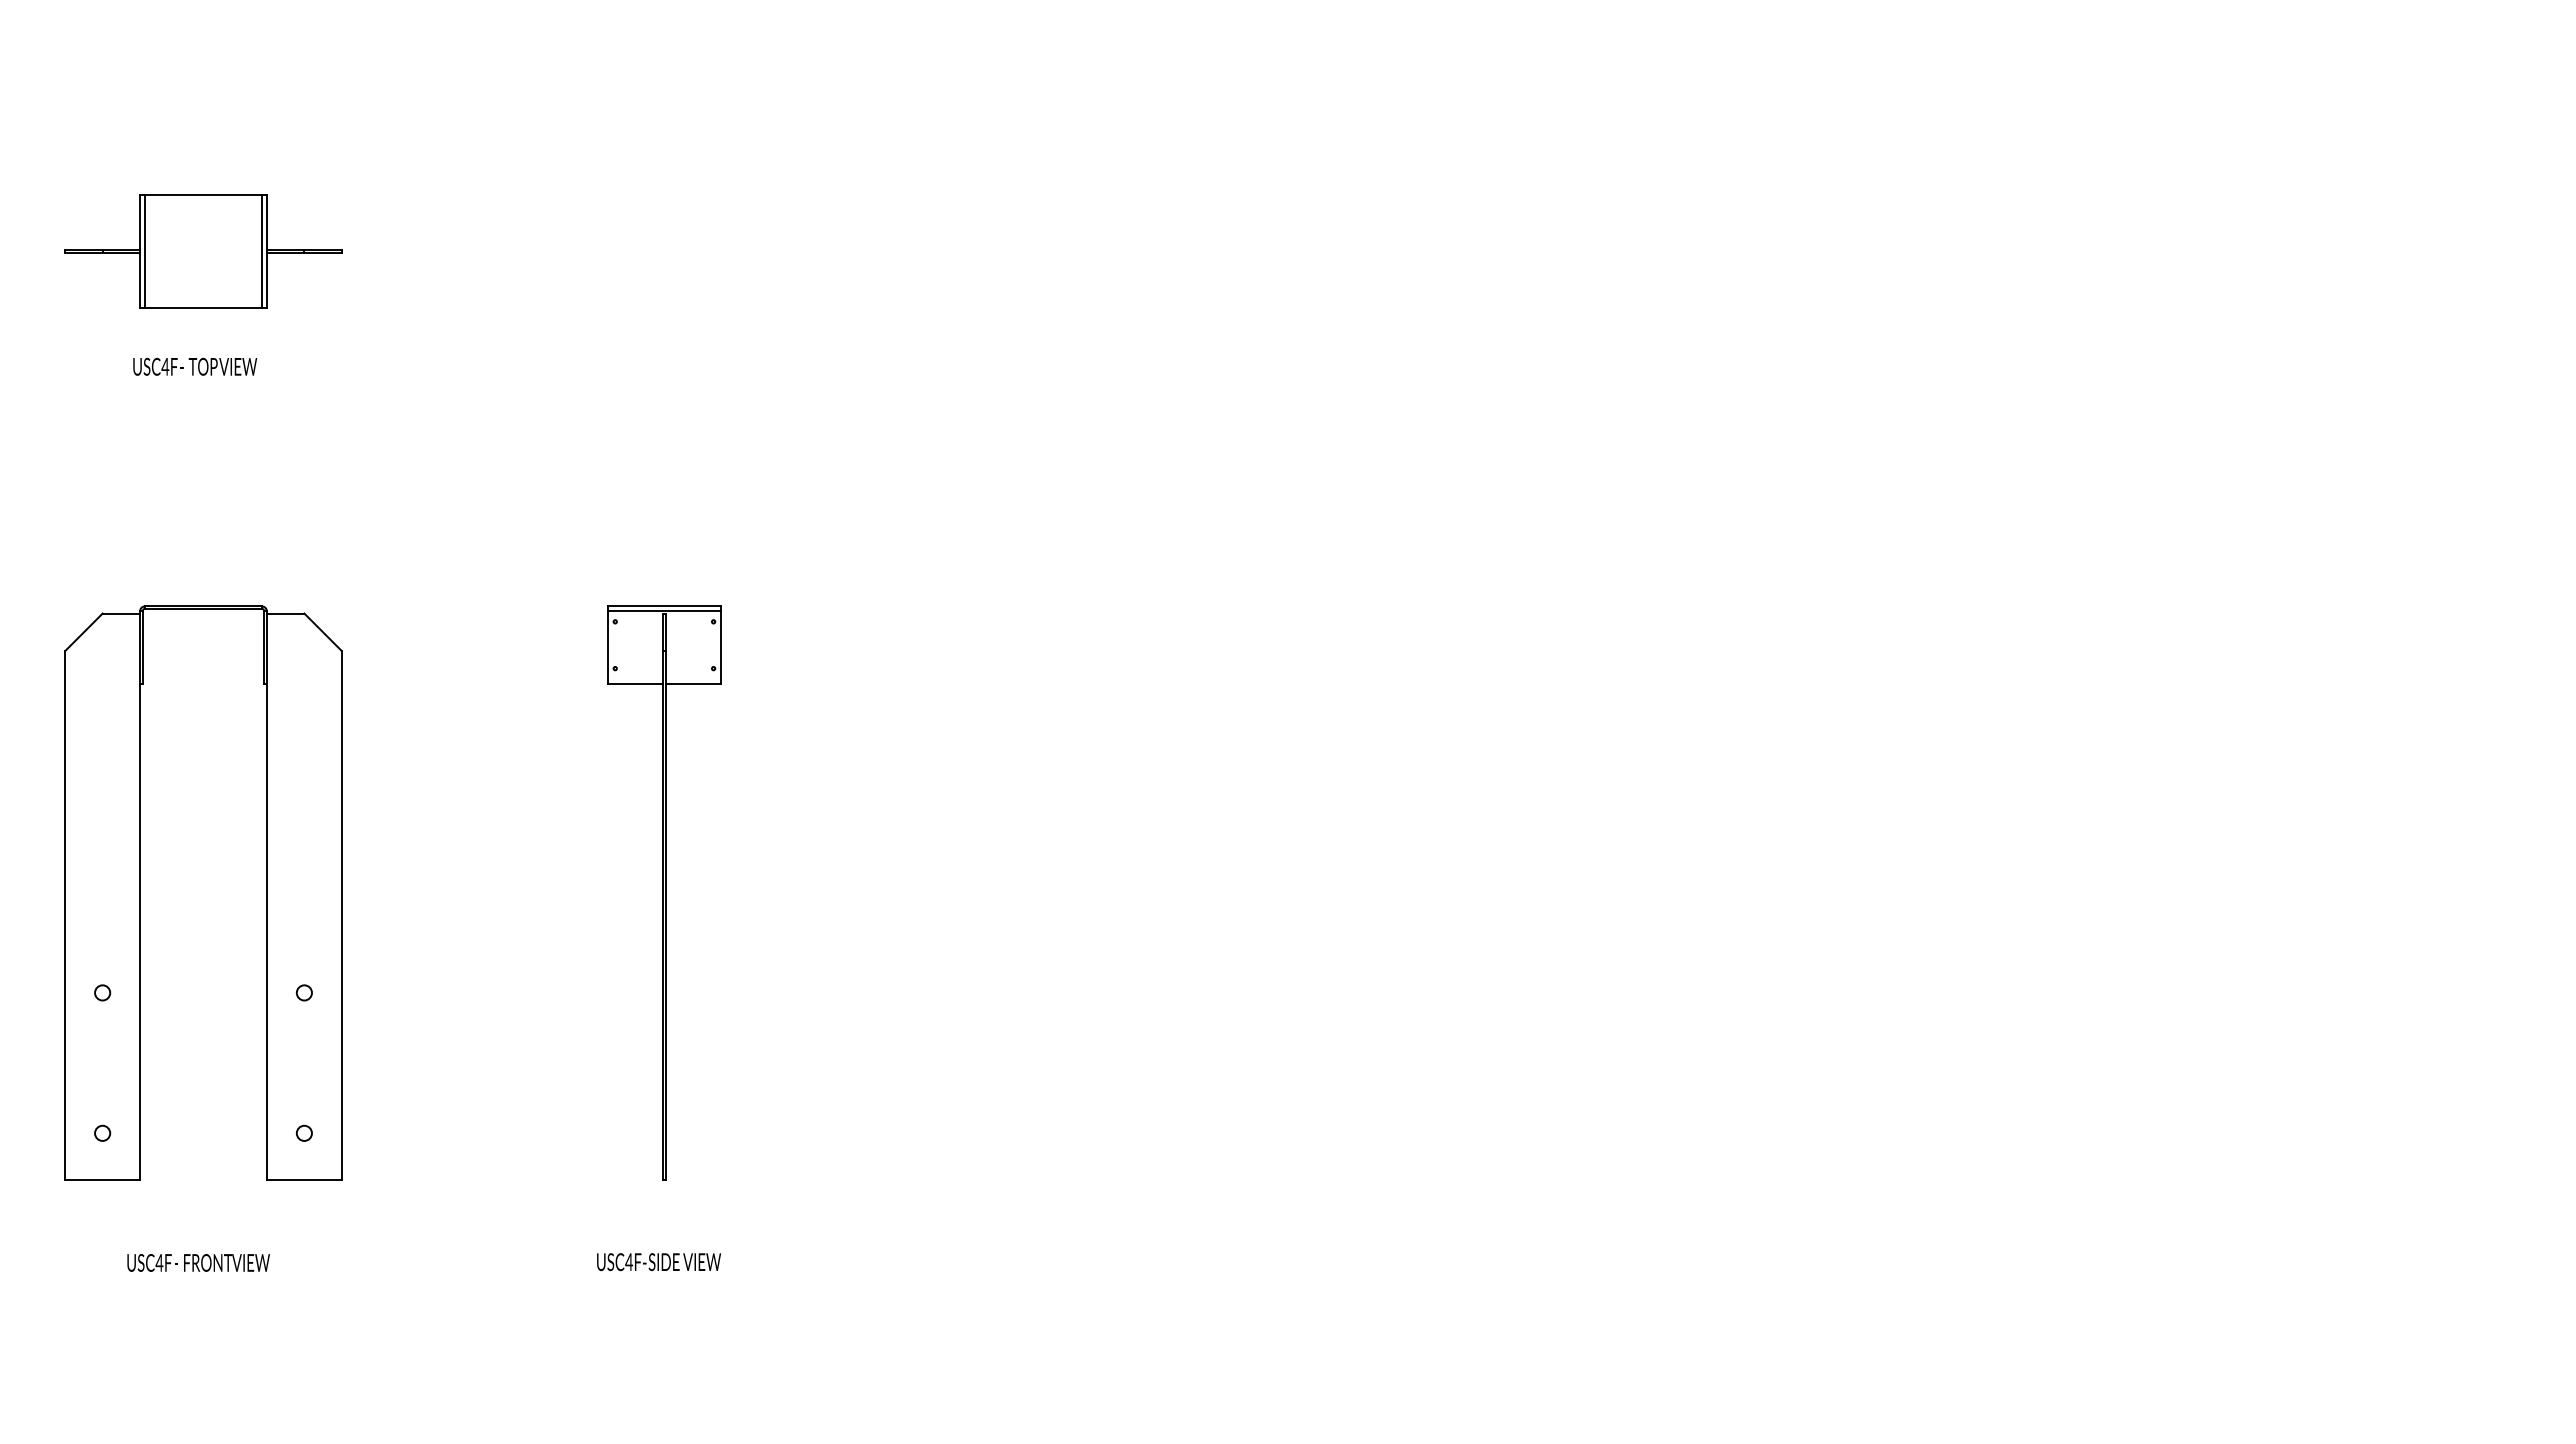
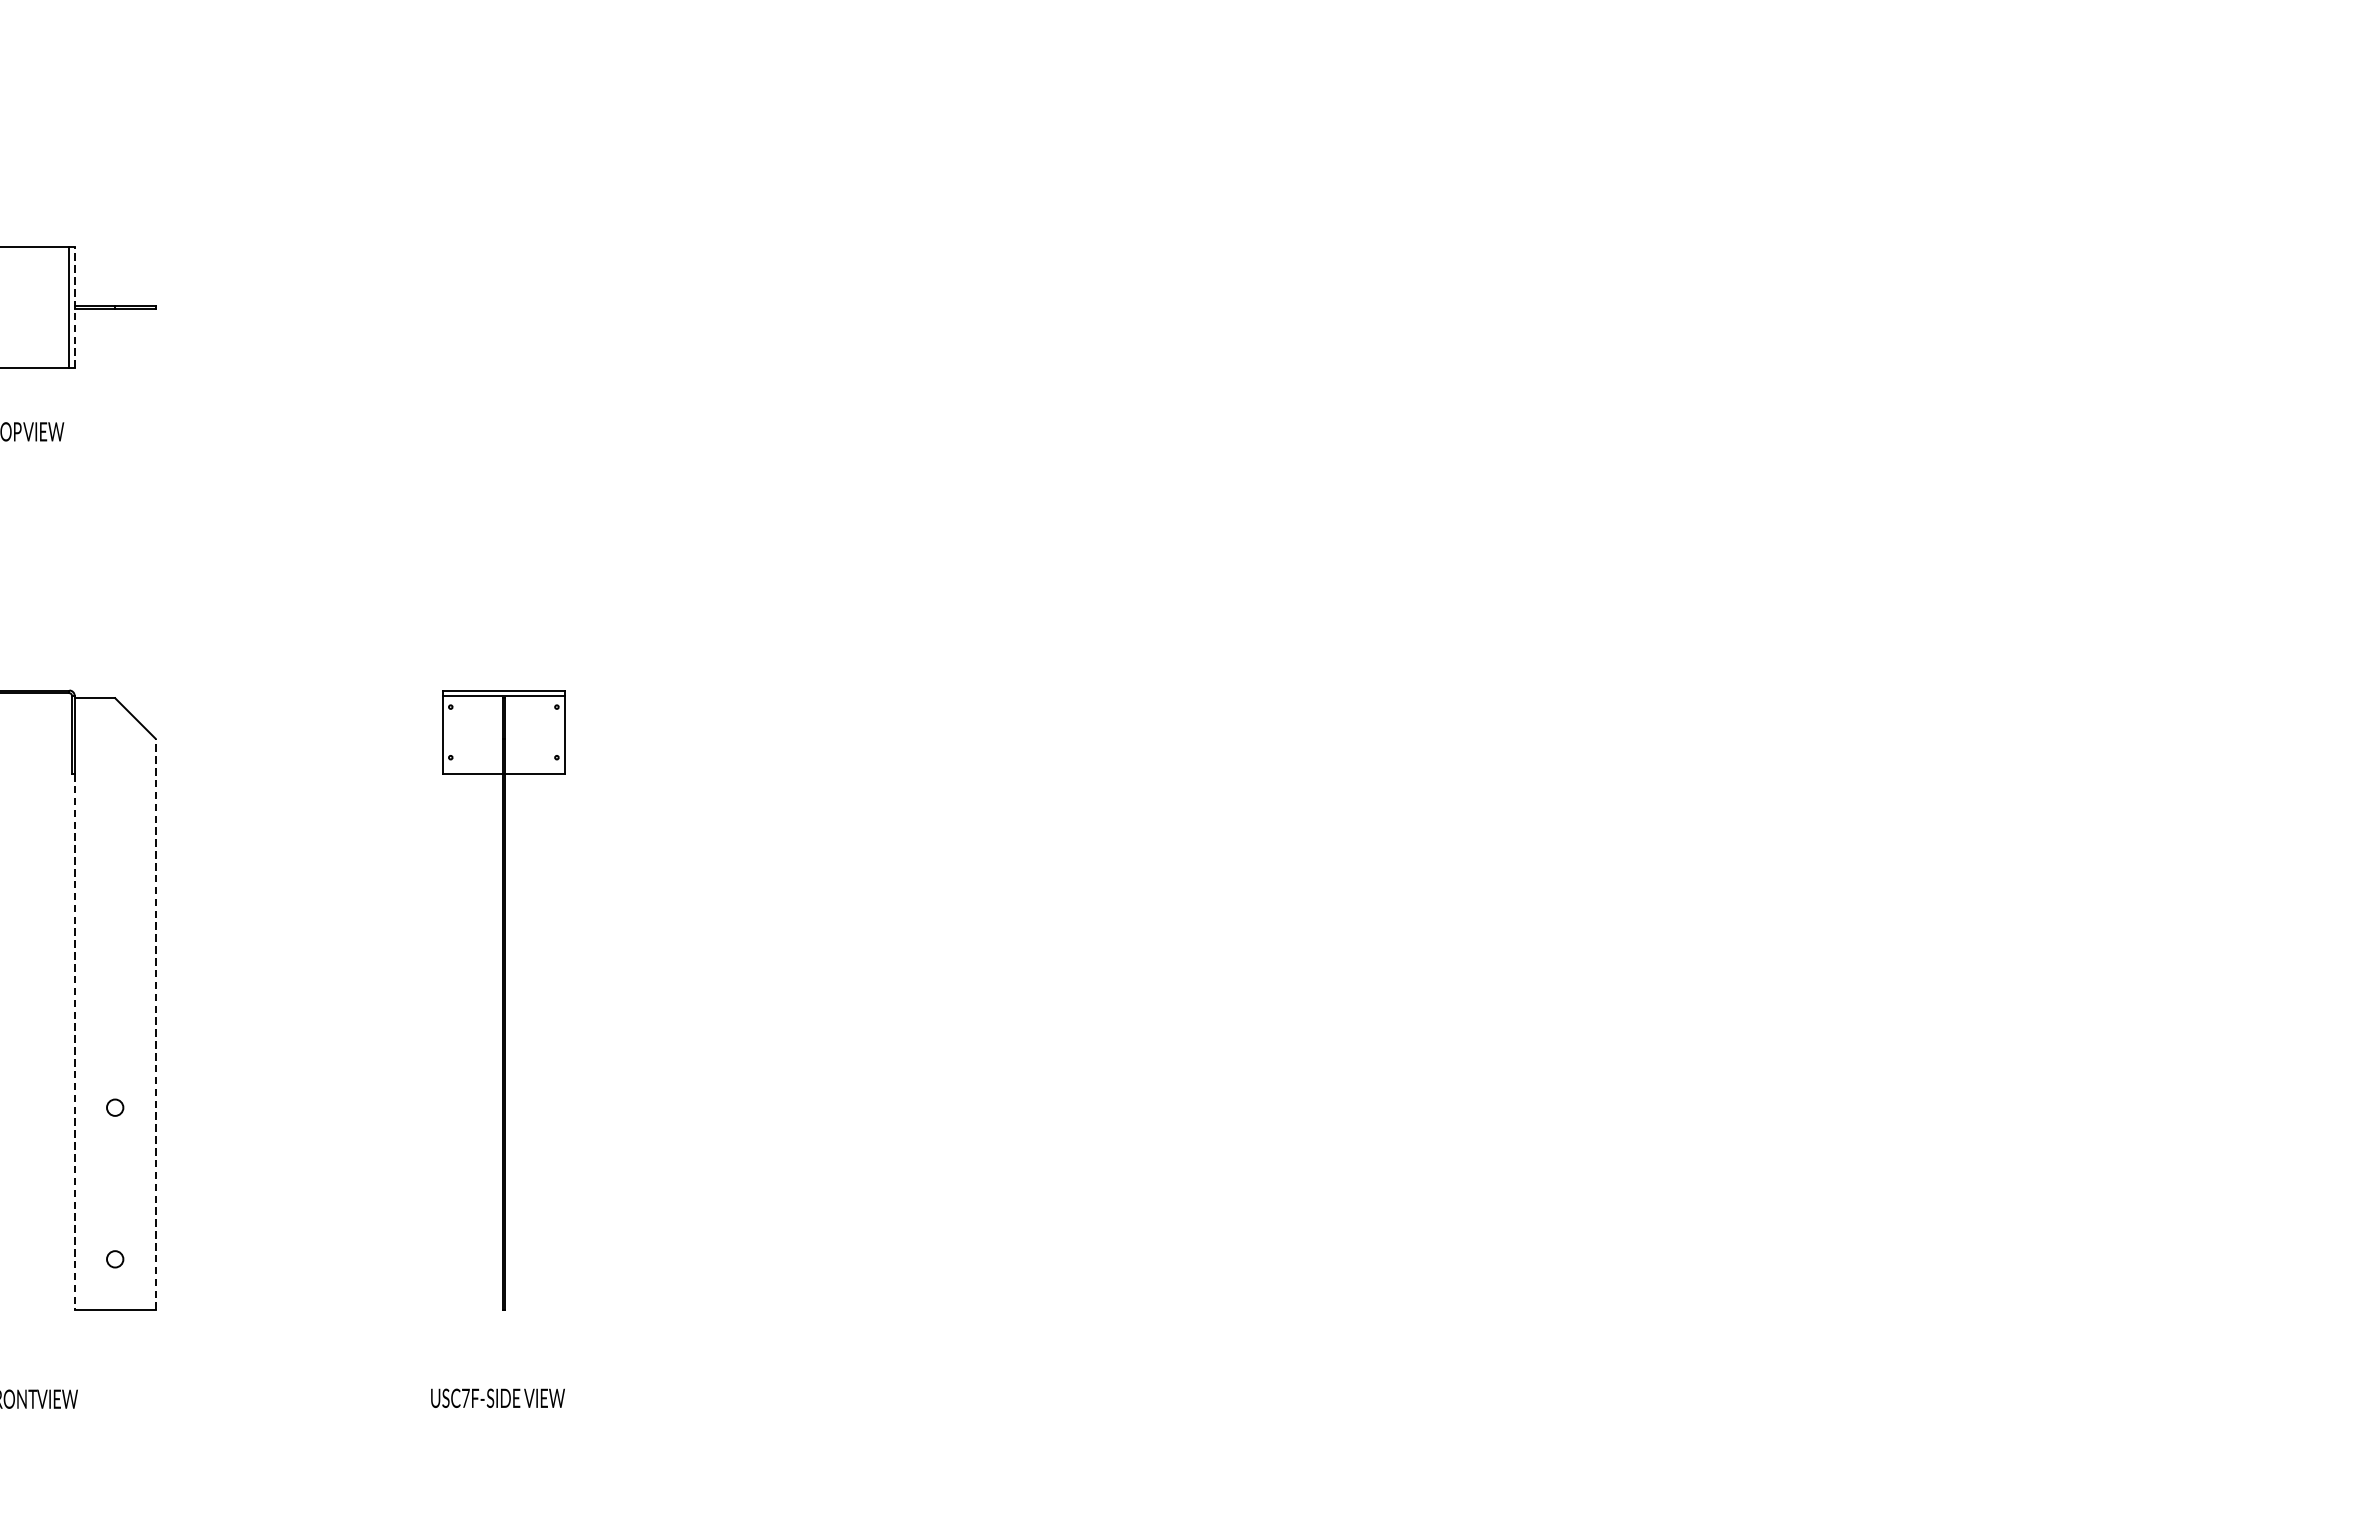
line: (266, 250) -> (74, 306), solid -> dashed
line: (341, 915) -> (155, 1024), solid -> dashed
line: (266, 932) -> (74, 1042), solid -> dashed
text: (629, 1261) -> (466, 1397), USC4F- -> USC7F-

